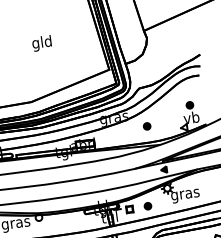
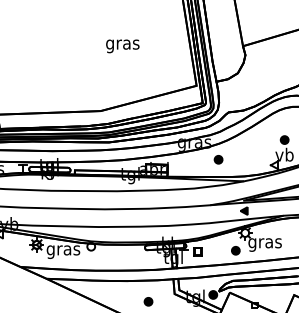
text: (41, 43) -> (122, 44), gld -> gras
part: (147, 126) -> (218, 159), moved
part: (147, 206) -> (235, 250), moved

